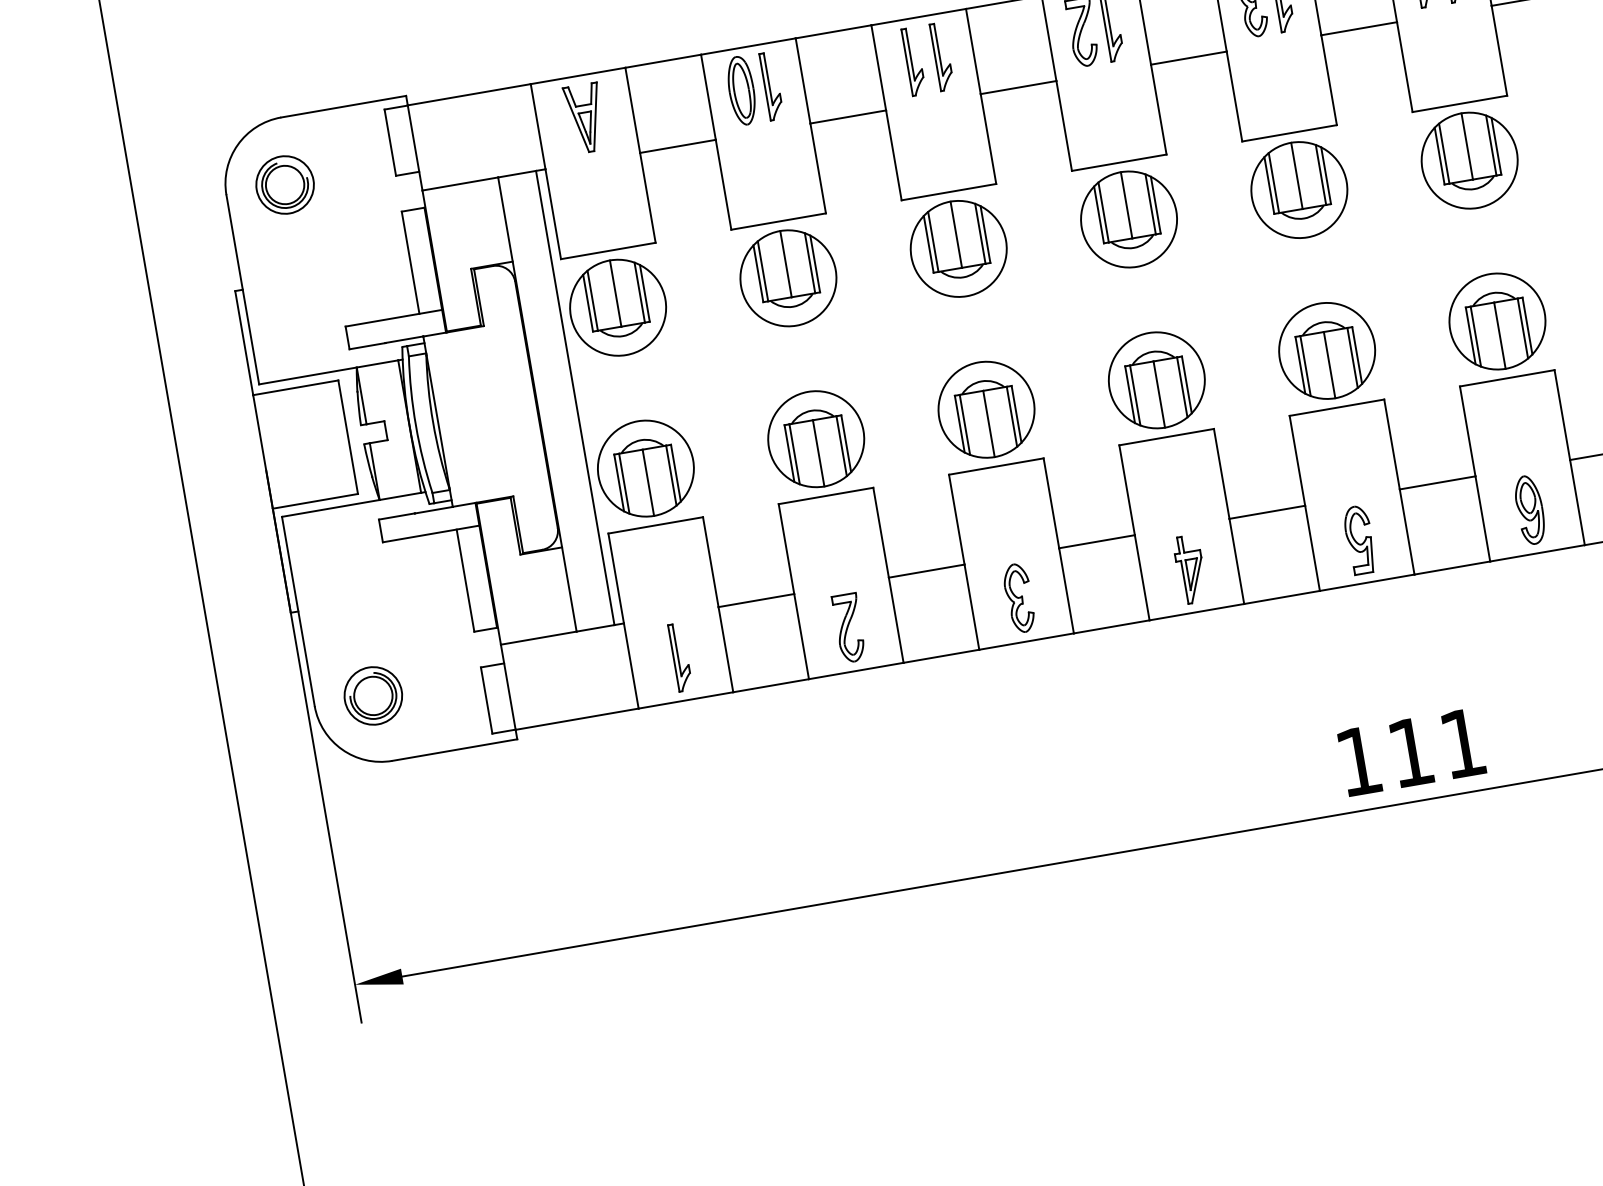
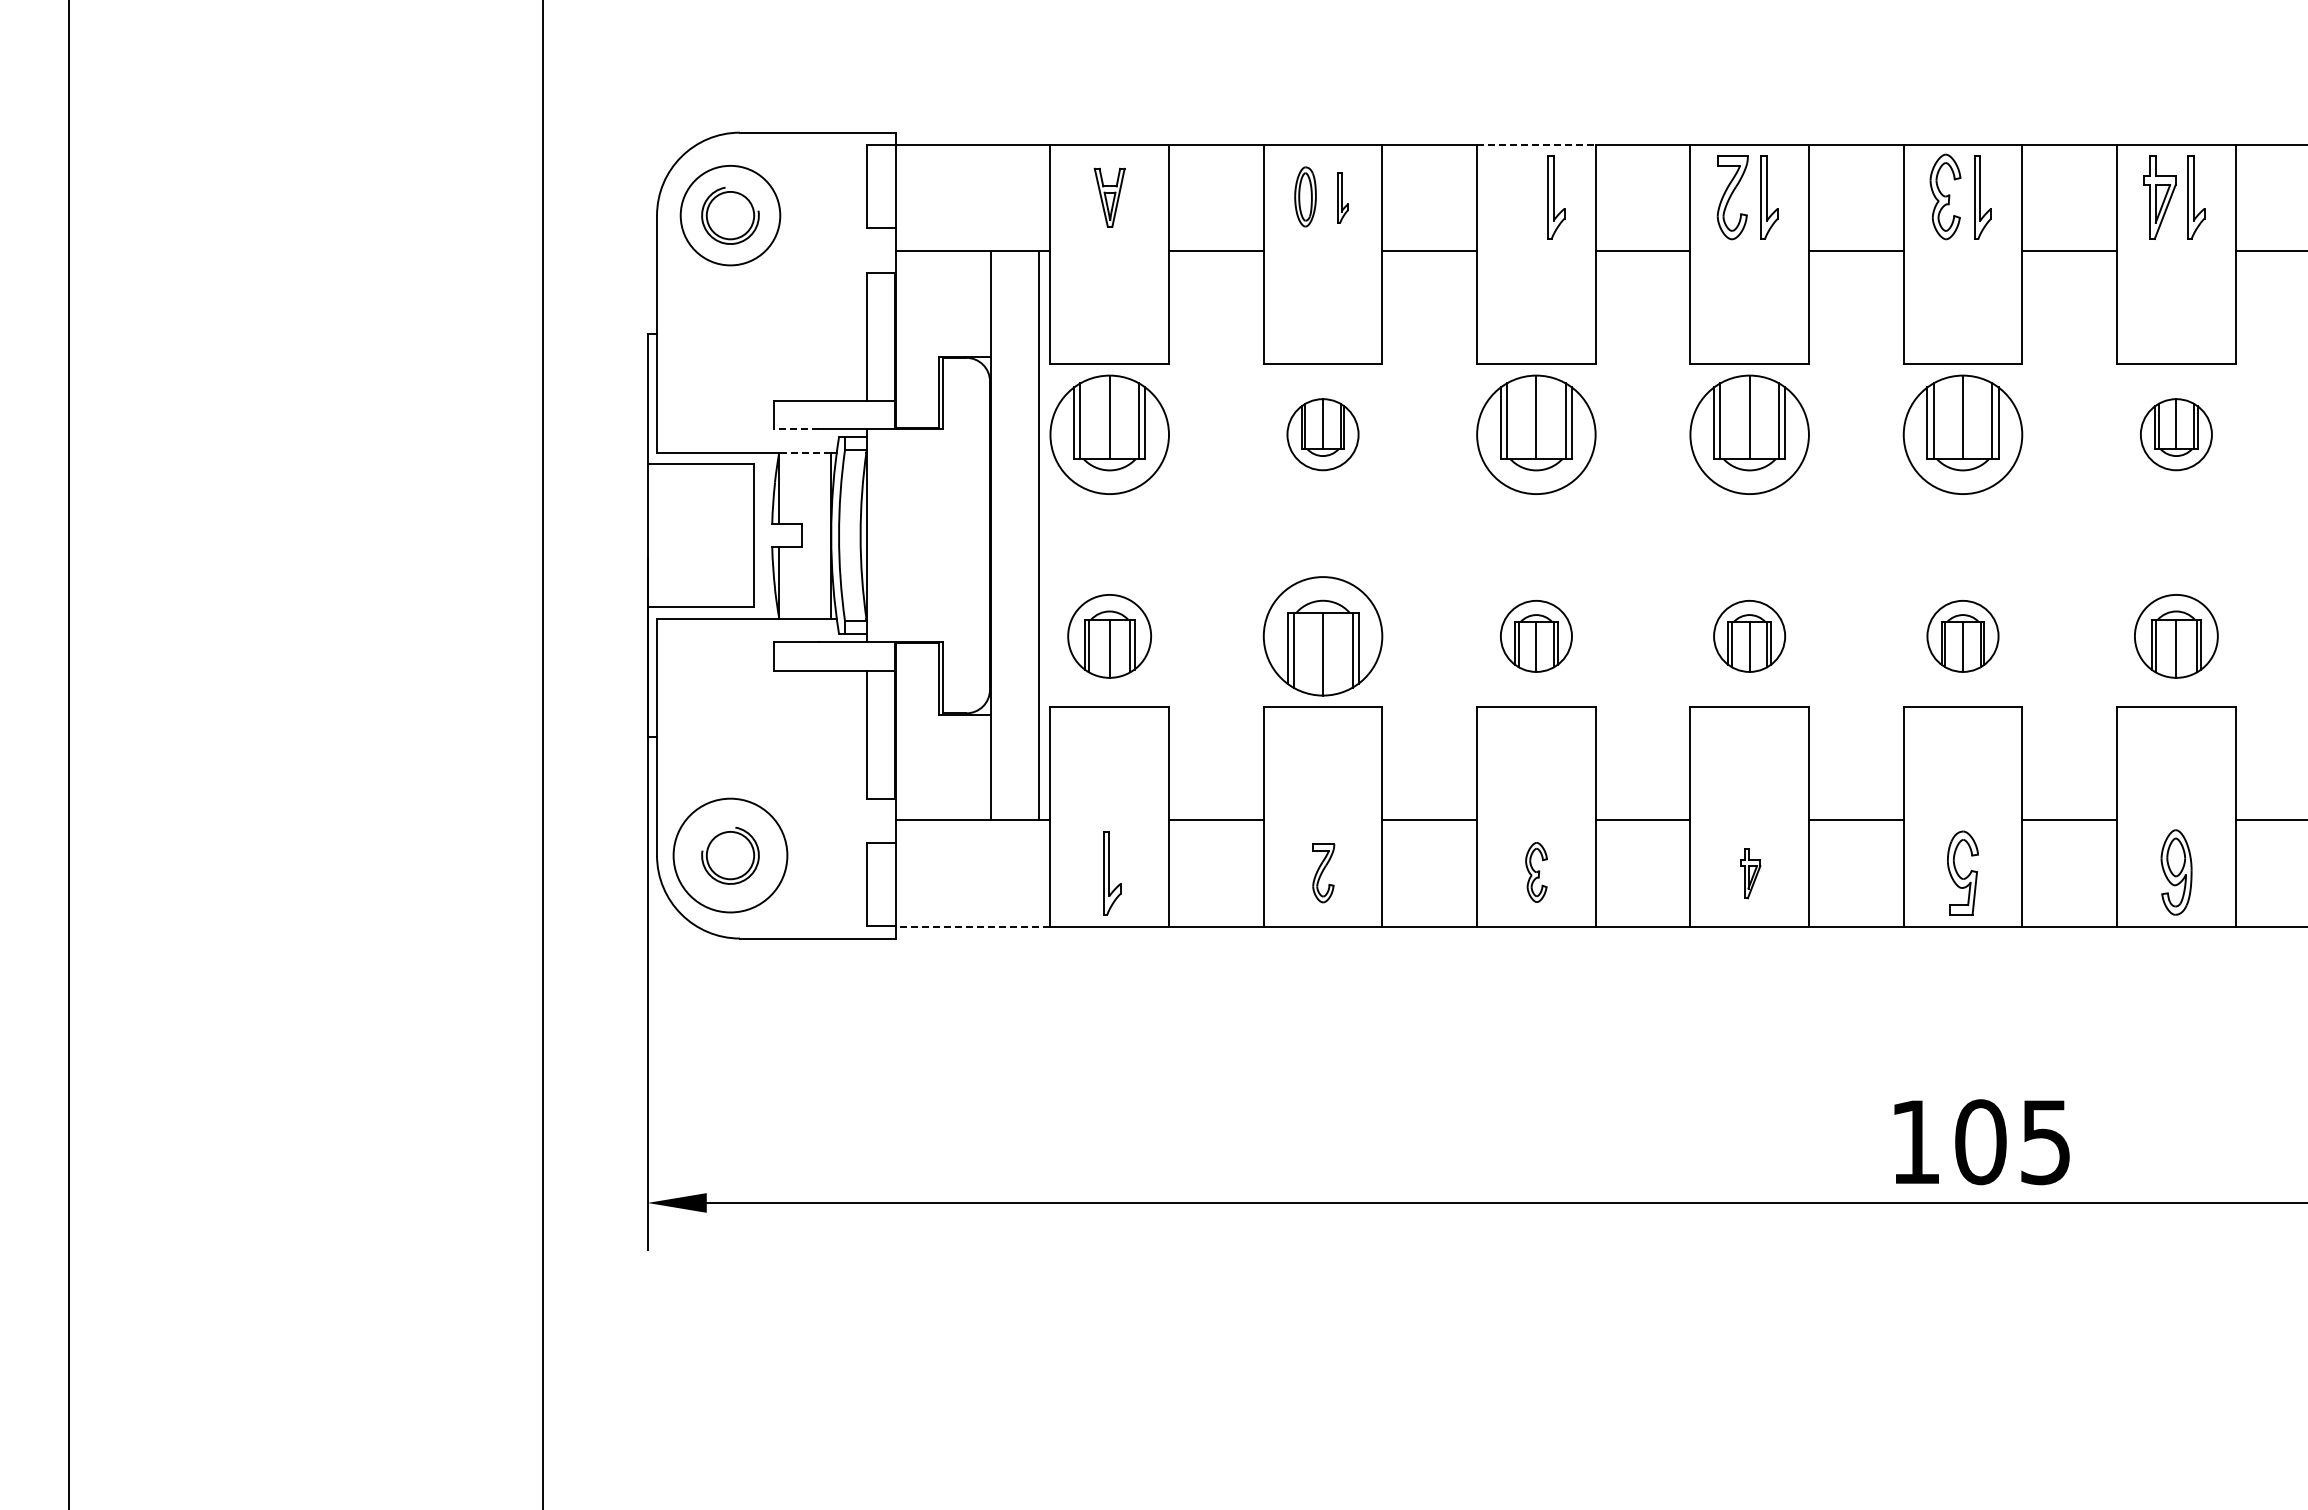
line: (918, 17) -> (1536, 144), solid -> dashed
part: (913, 61) -> (1520, 197), removed
part: (772, 86) -> (1343, 197), size x0.6
part: (741, 90) -> (1305, 196), size x0.7
part: (585, 118) -> (1109, 197), size x0.7
part: (1469, 160) -> (2176, 434), size x0.6
circle: (285, 184) -> (730, 215), size x1.4
part: (787, 278) -> (1322, 434), size x0.6
part: (1497, 321) -> (2176, 636), size x0.7
line: (367, 345) -> (796, 428), solid -> dashed
part: (1326, 351) -> (1962, 636), size x0.6
line: (377, 363) -> (805, 452), solid -> dashed
part: (1156, 380) -> (1749, 636), size x0.6
part: (986, 409) -> (1536, 636), size x0.6
part: (645, 468) -> (1109, 636), size x0.7
part: (1190, 569) -> (1750, 873), size x0.6
part: (1019, 598) -> (1536, 872), size x0.7
part: (849, 628) -> (1323, 873), size x0.7
circle: (373, 695) -> (730, 855), size x1.6
line: (576, 719) -> (972, 926), solid -> dashed
text: (1436, 748) -> (2012, 1142), 111 -> 105

